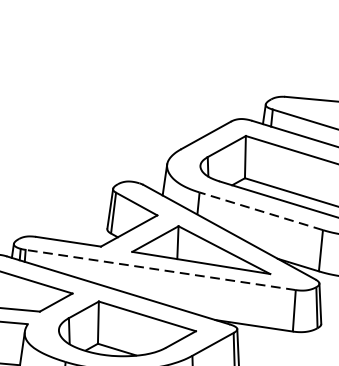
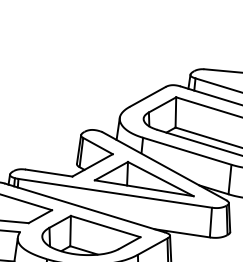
line: (260, 211) -> (186, 151), dashed -> solid
line: (161, 270) -> (115, 193), dashed -> solid

